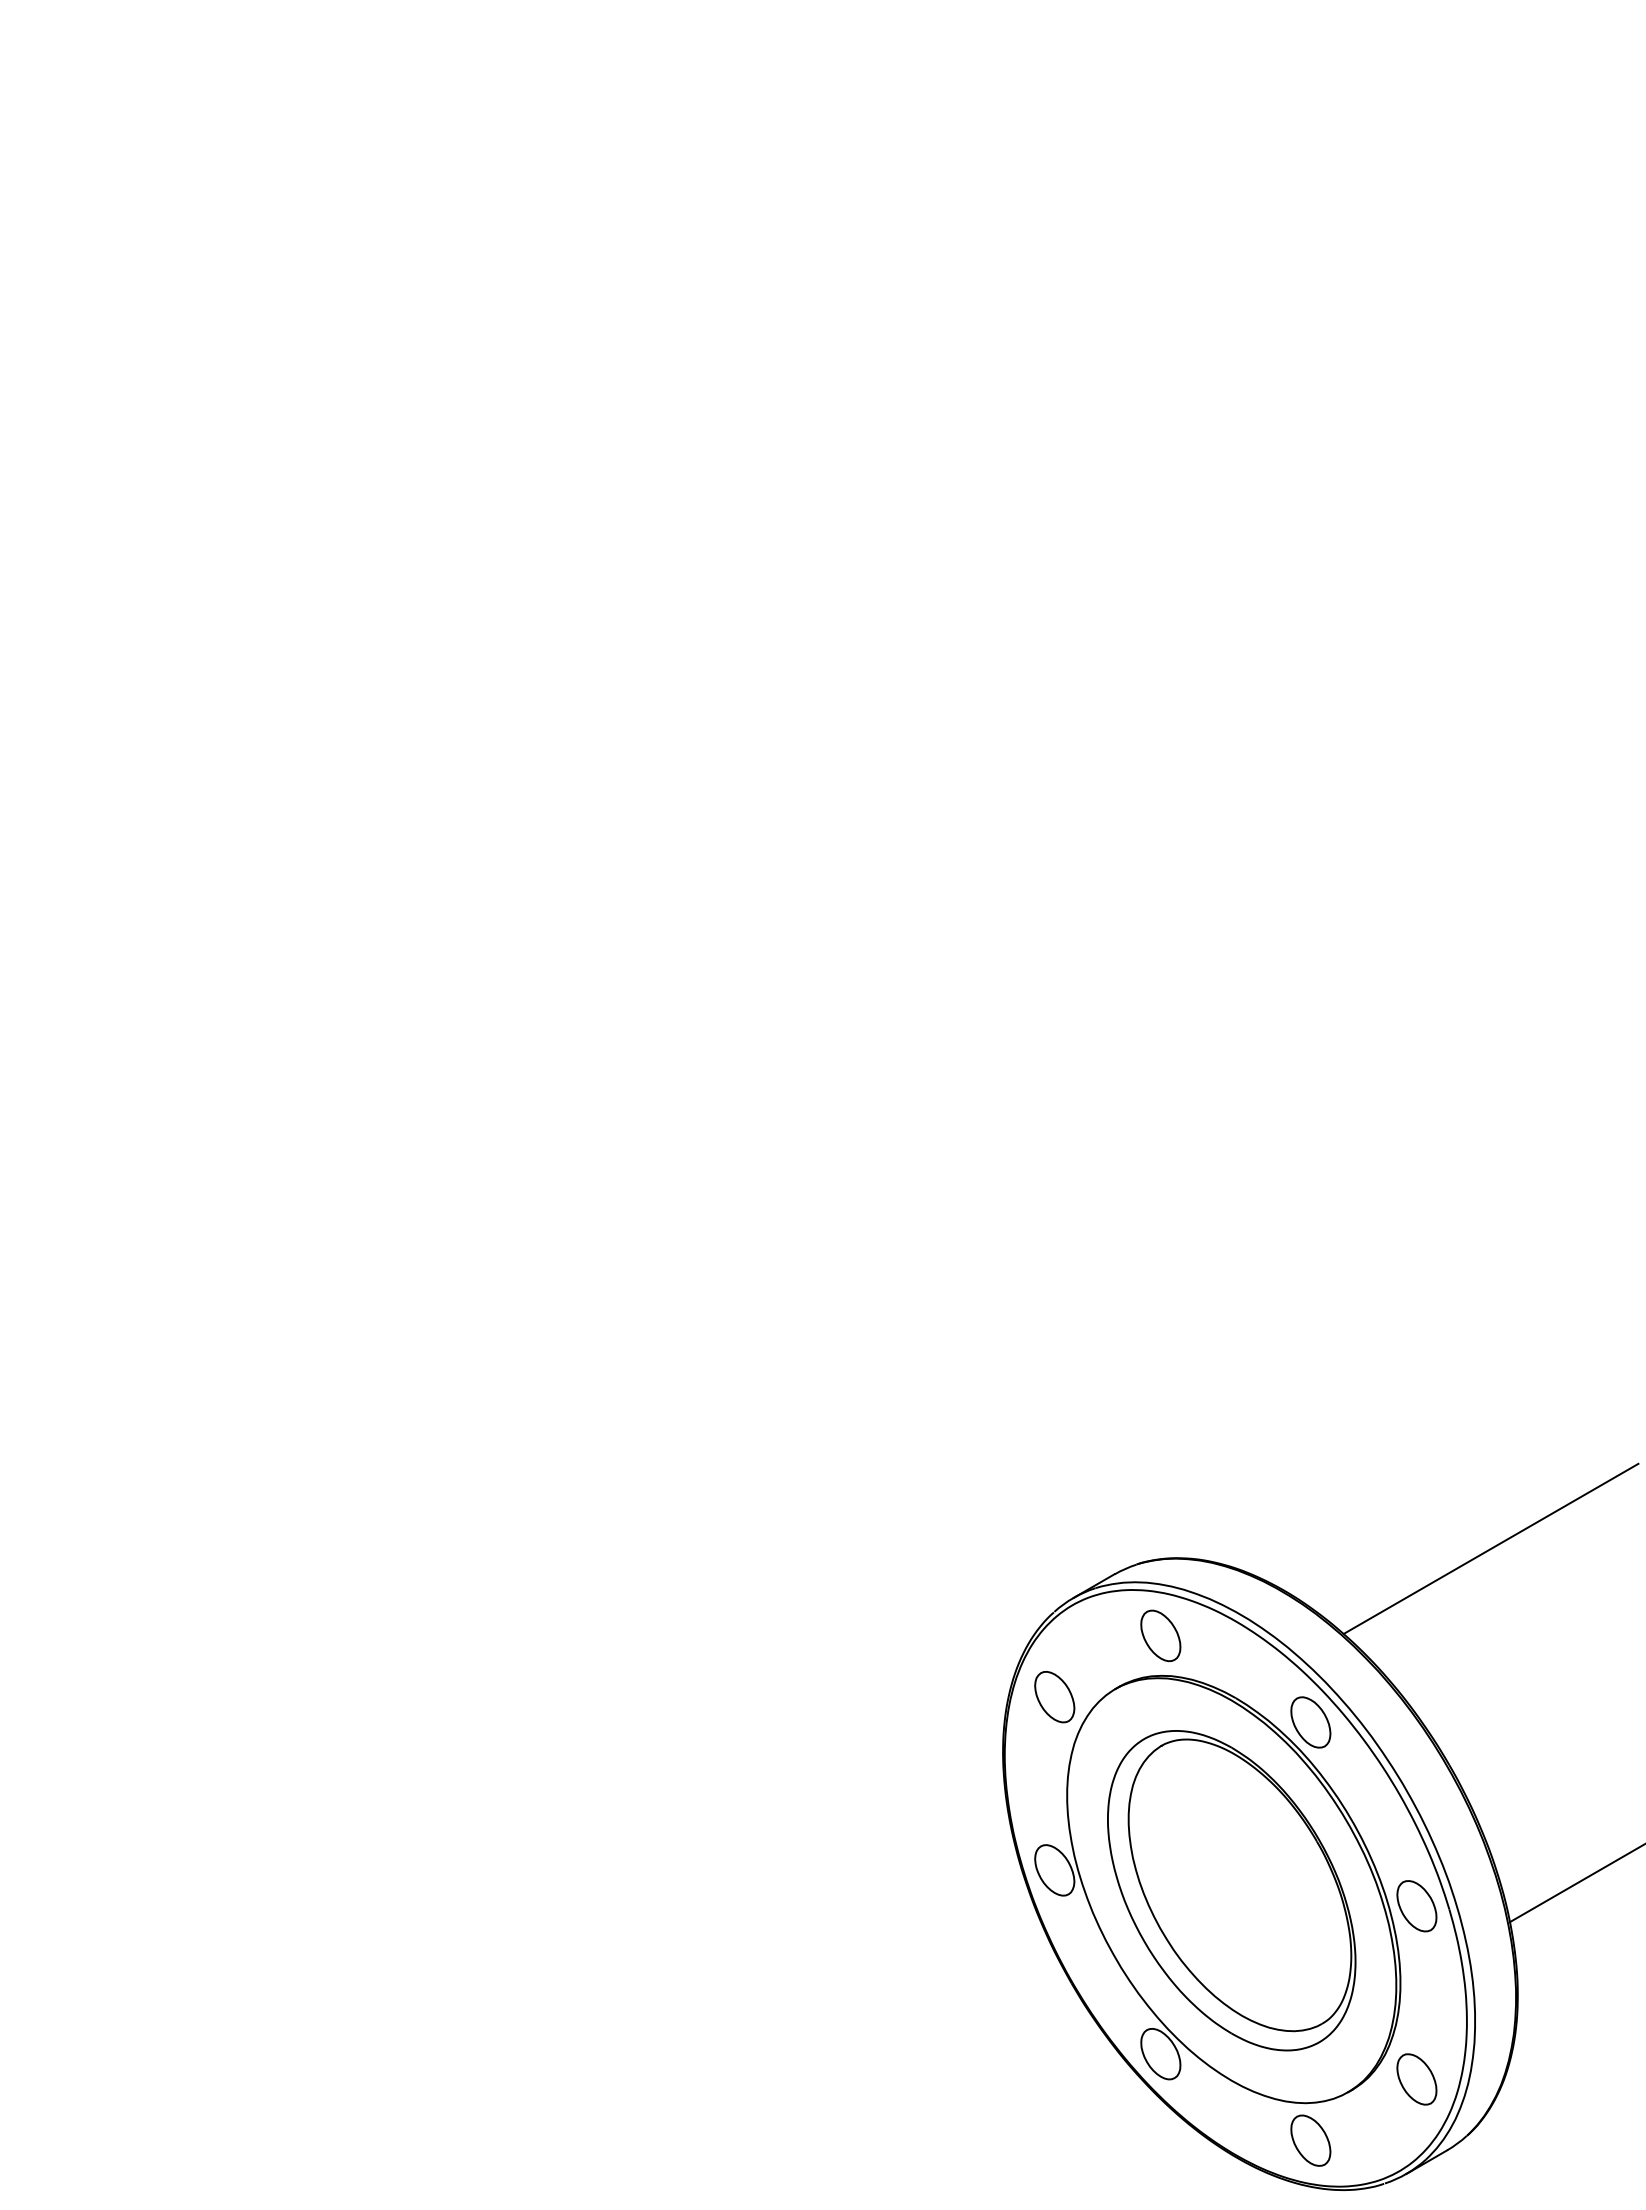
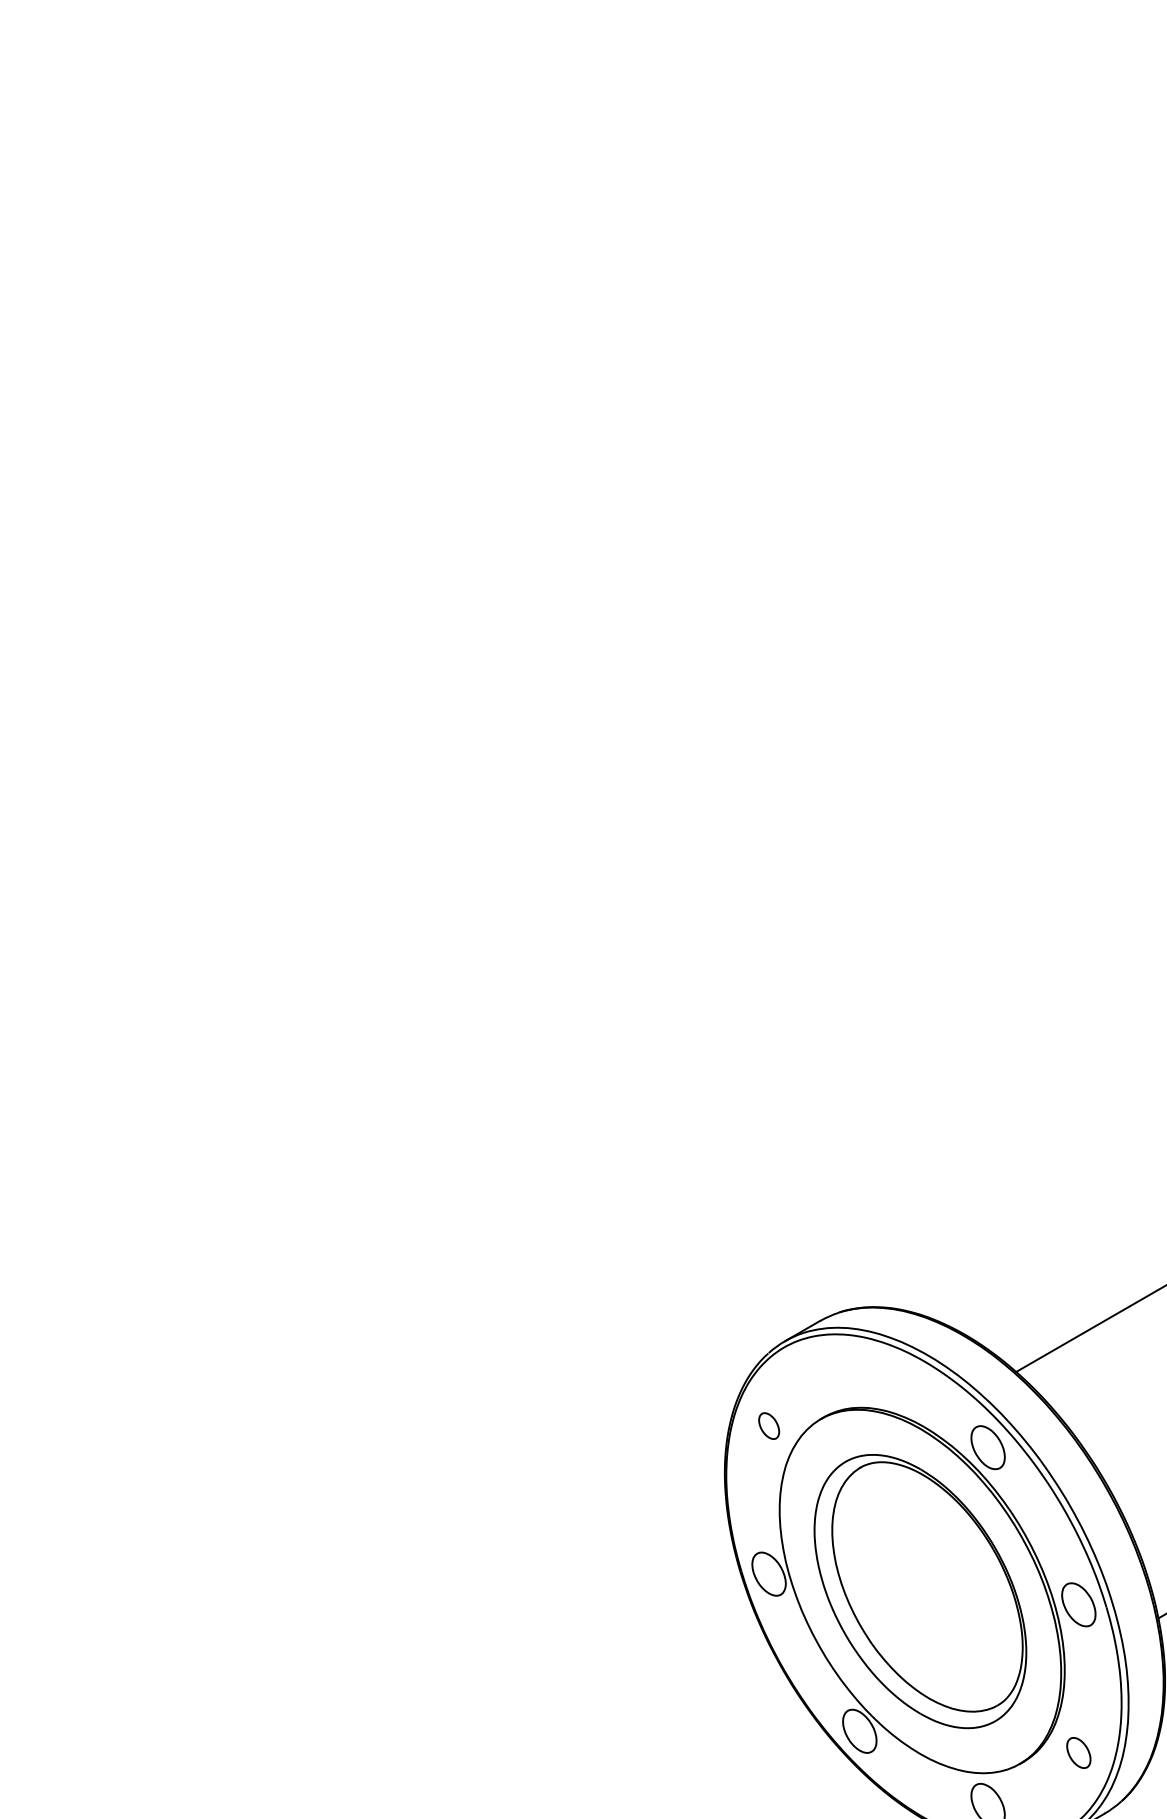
part: (1160, 1635) -> (859, 1373), removed
part: (1054, 1697) -> (768, 1426), size x0.6
part: (1416, 2079) -> (1078, 1753), size x0.7

